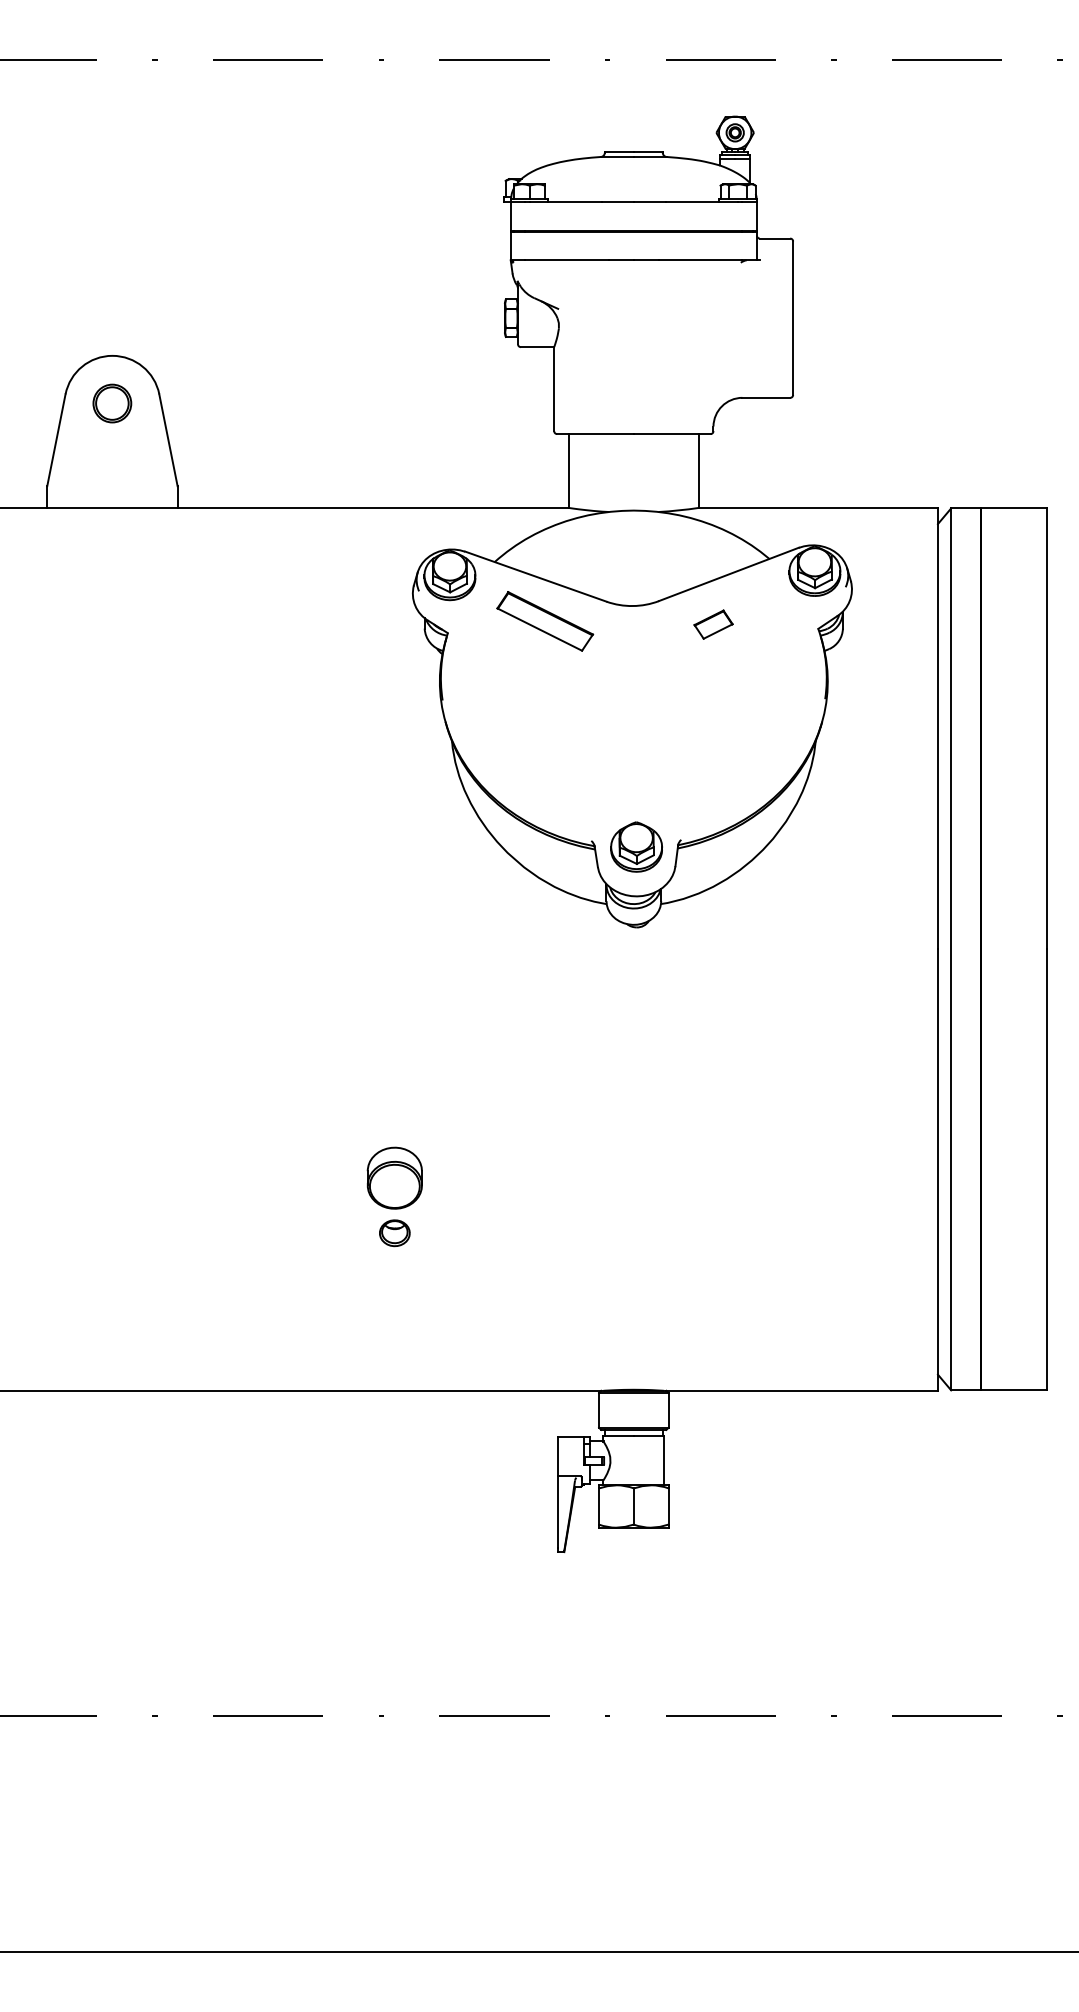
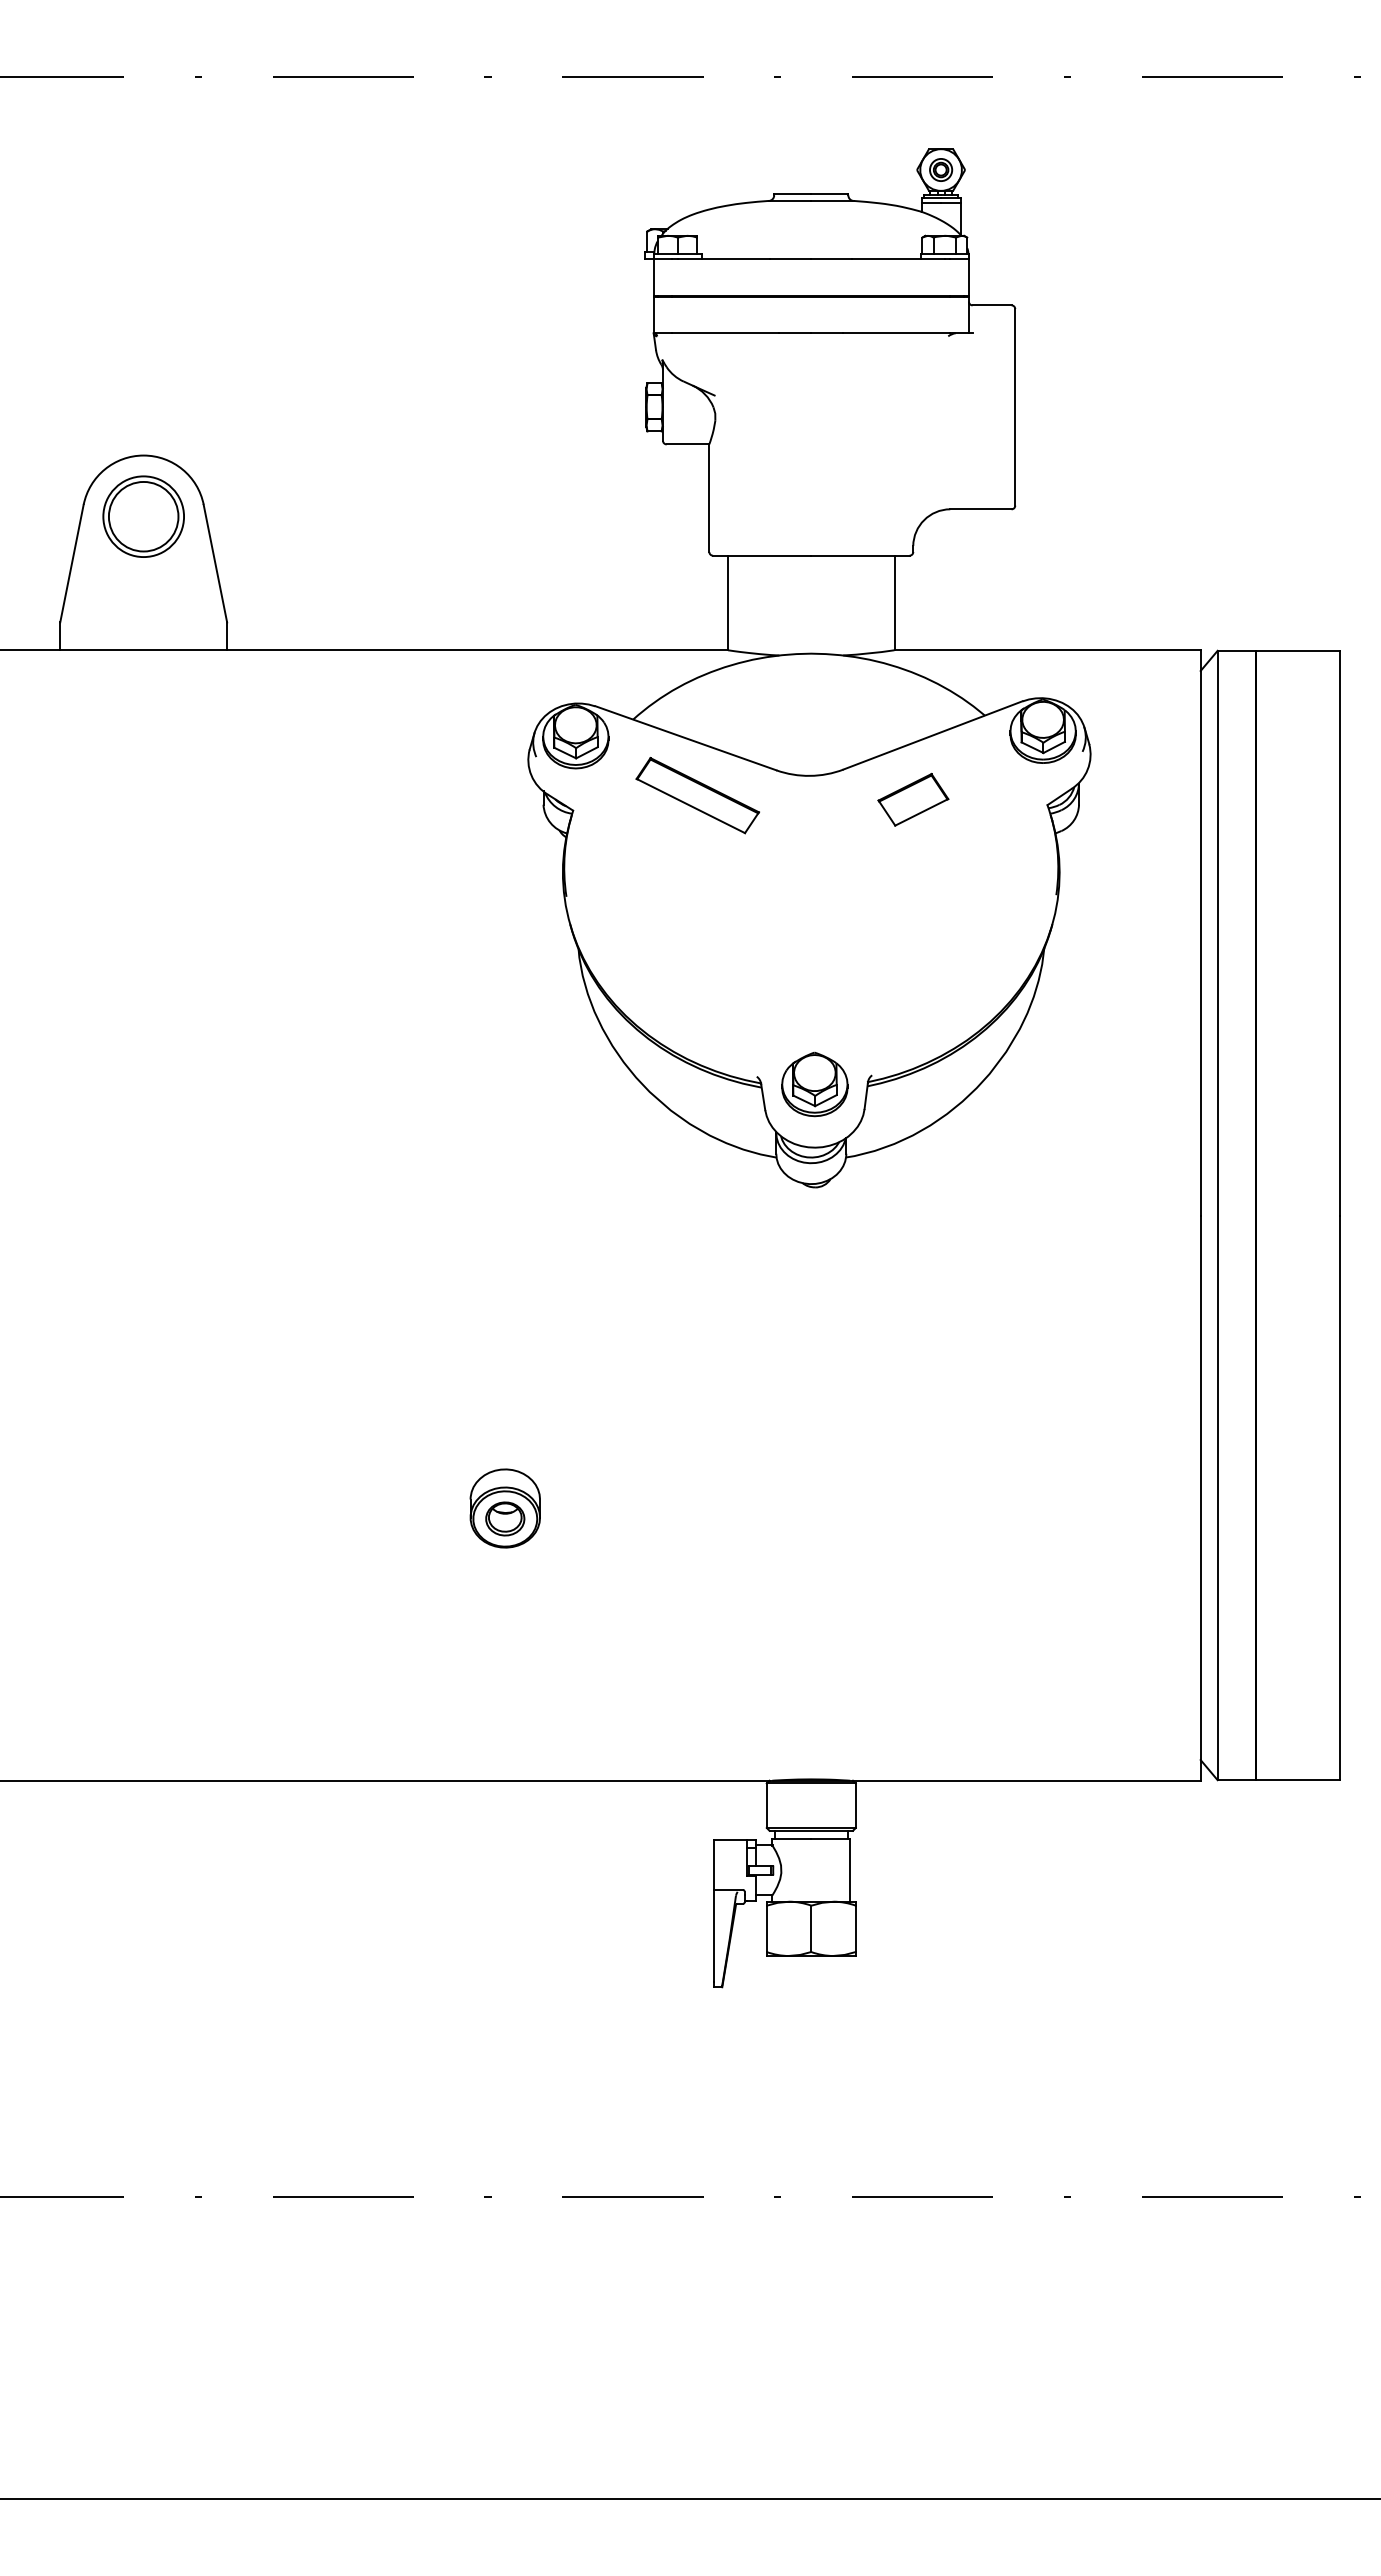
part: (112, 403) -> (143, 516), size x1.67
part: (713, 624) -> (913, 799), size x1.43
part: (395, 1232) -> (505, 1518), moved

